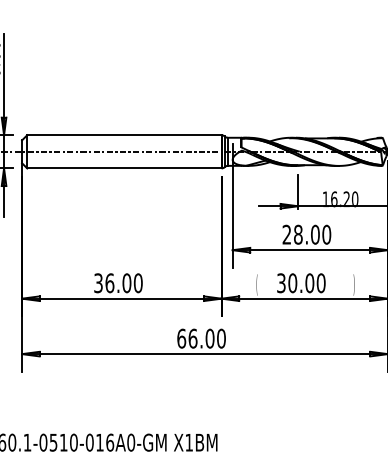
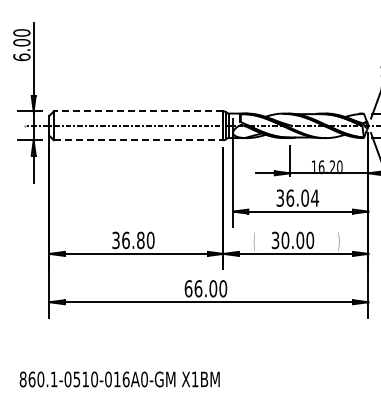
line: (124, 135) -> (138, 111), solid -> dashed
line: (124, 168) -> (138, 140), solid -> dashed
text: (306, 234) -> (297, 197), 28.00 -> 36.04
text: (126, 283) -> (140, 240), 36.00 -> 36.80

